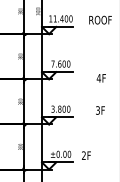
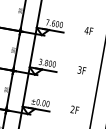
text: (100, 78) -> (88, 30), moved
text: (86, 155) -> (74, 109), moved

